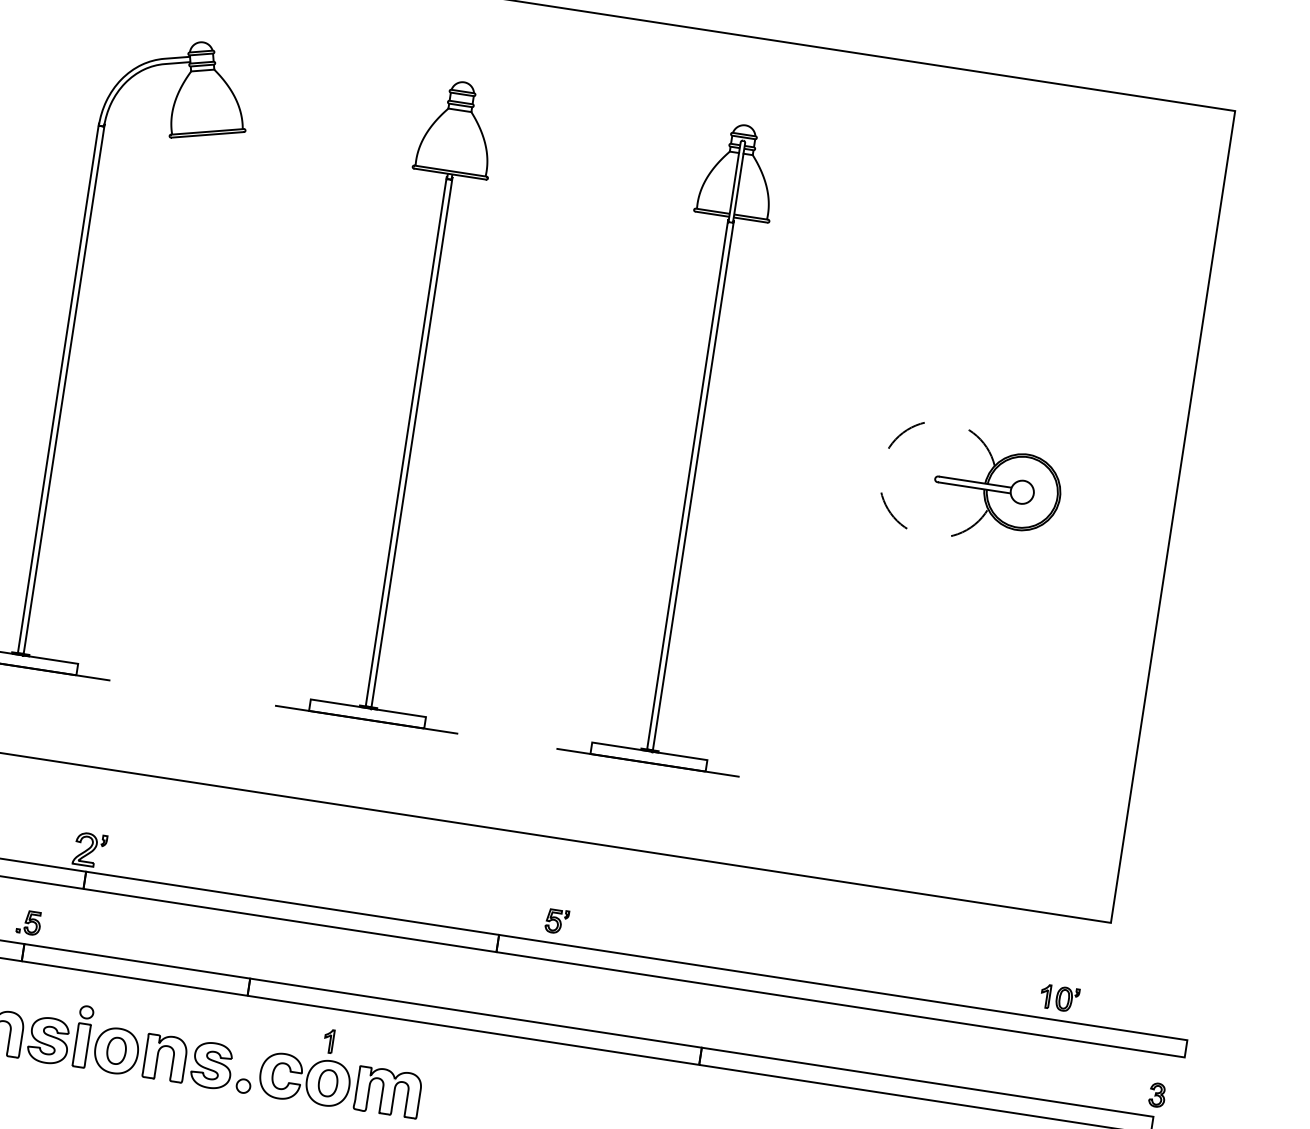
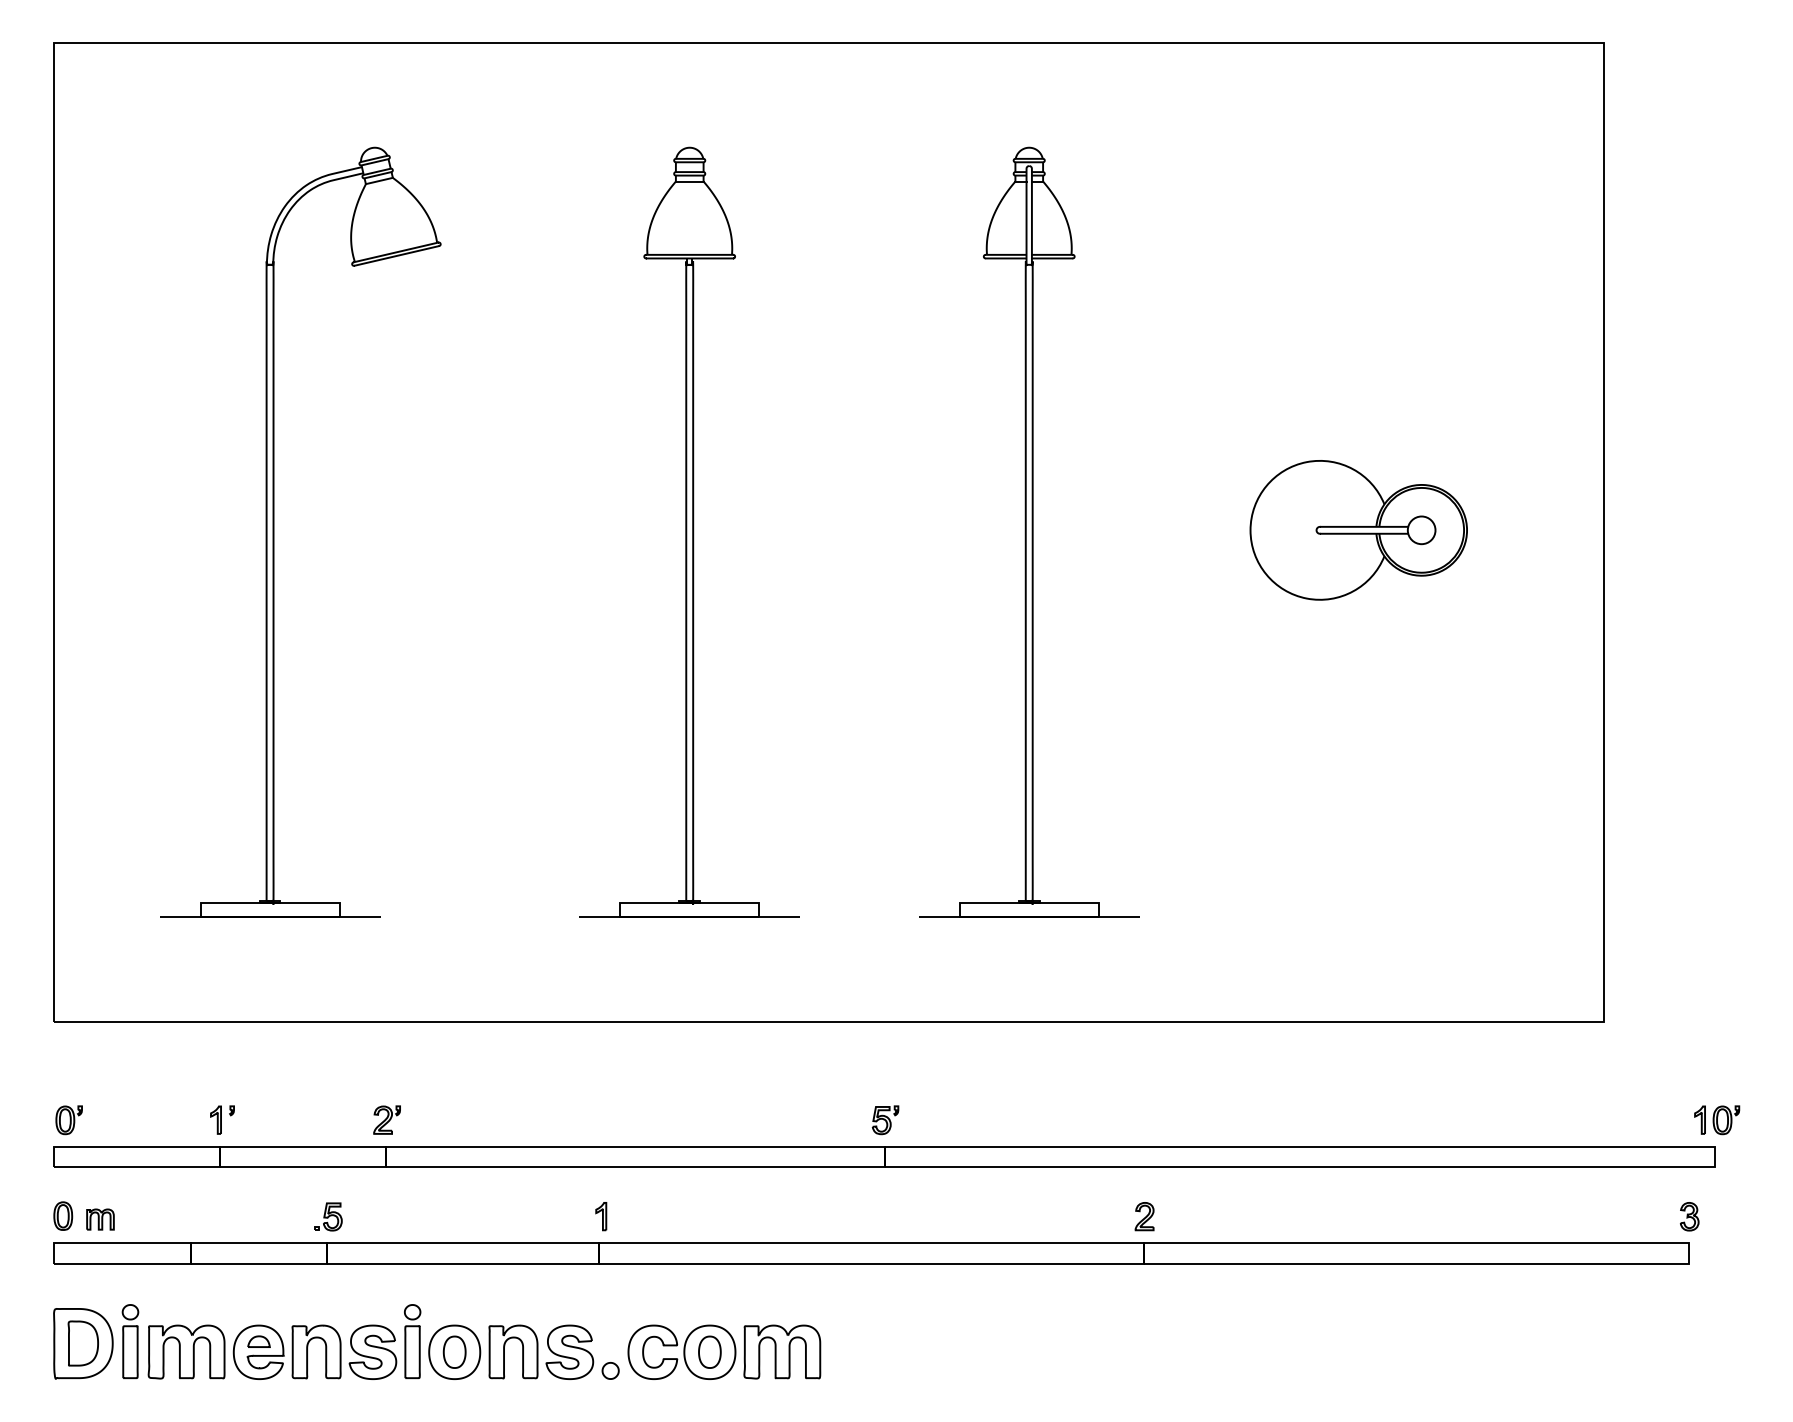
arc: (880, 470) -> (1250, 530), dashed -> solid
part: (89, 849) -> (386, 1119), size x0.71
part: (556, 921) -> (885, 1120), moved
part: (1060, 998) -> (1717, 1120), moved
part: (705, 1025) -> (1144, 1216), added
part: (329, 1041) -> (601, 1216), moved

